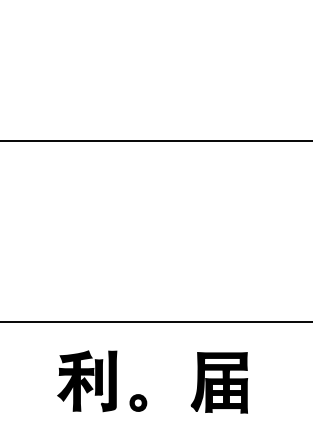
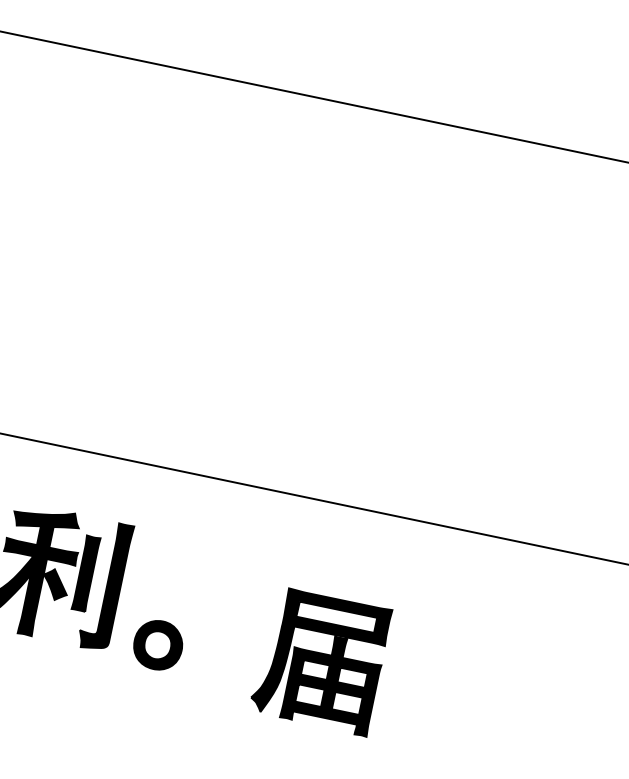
part: (219, 382) -> (321, 660), moved
part: (138, 402) -> (158, 644), size x1.4

